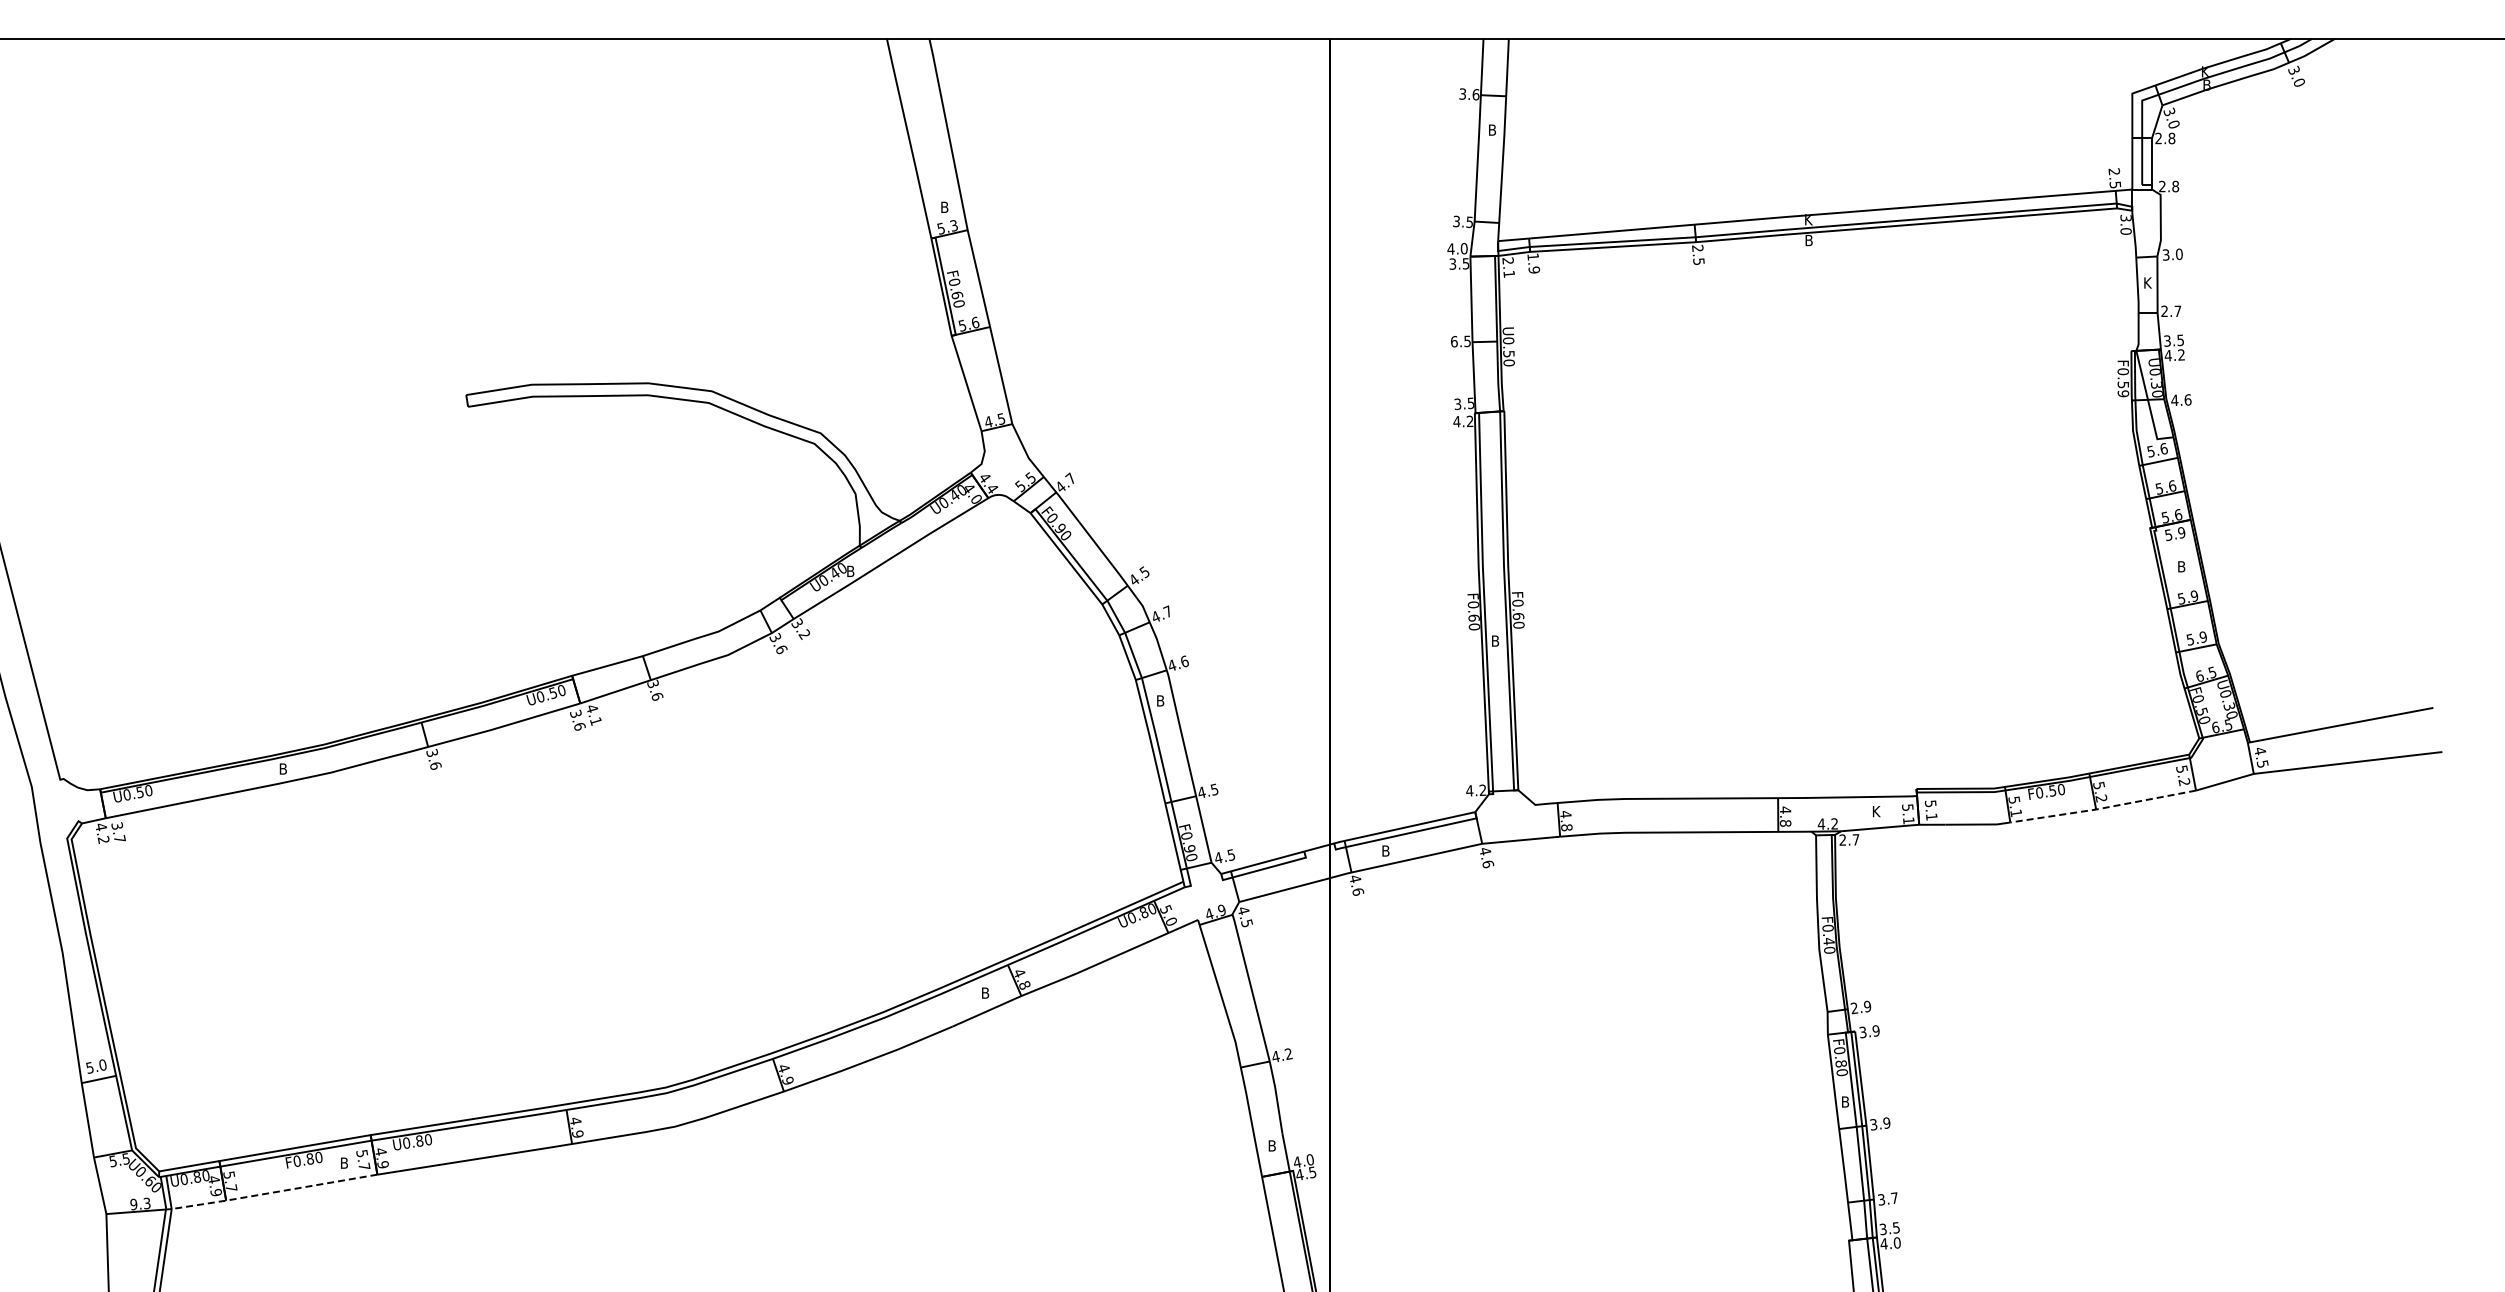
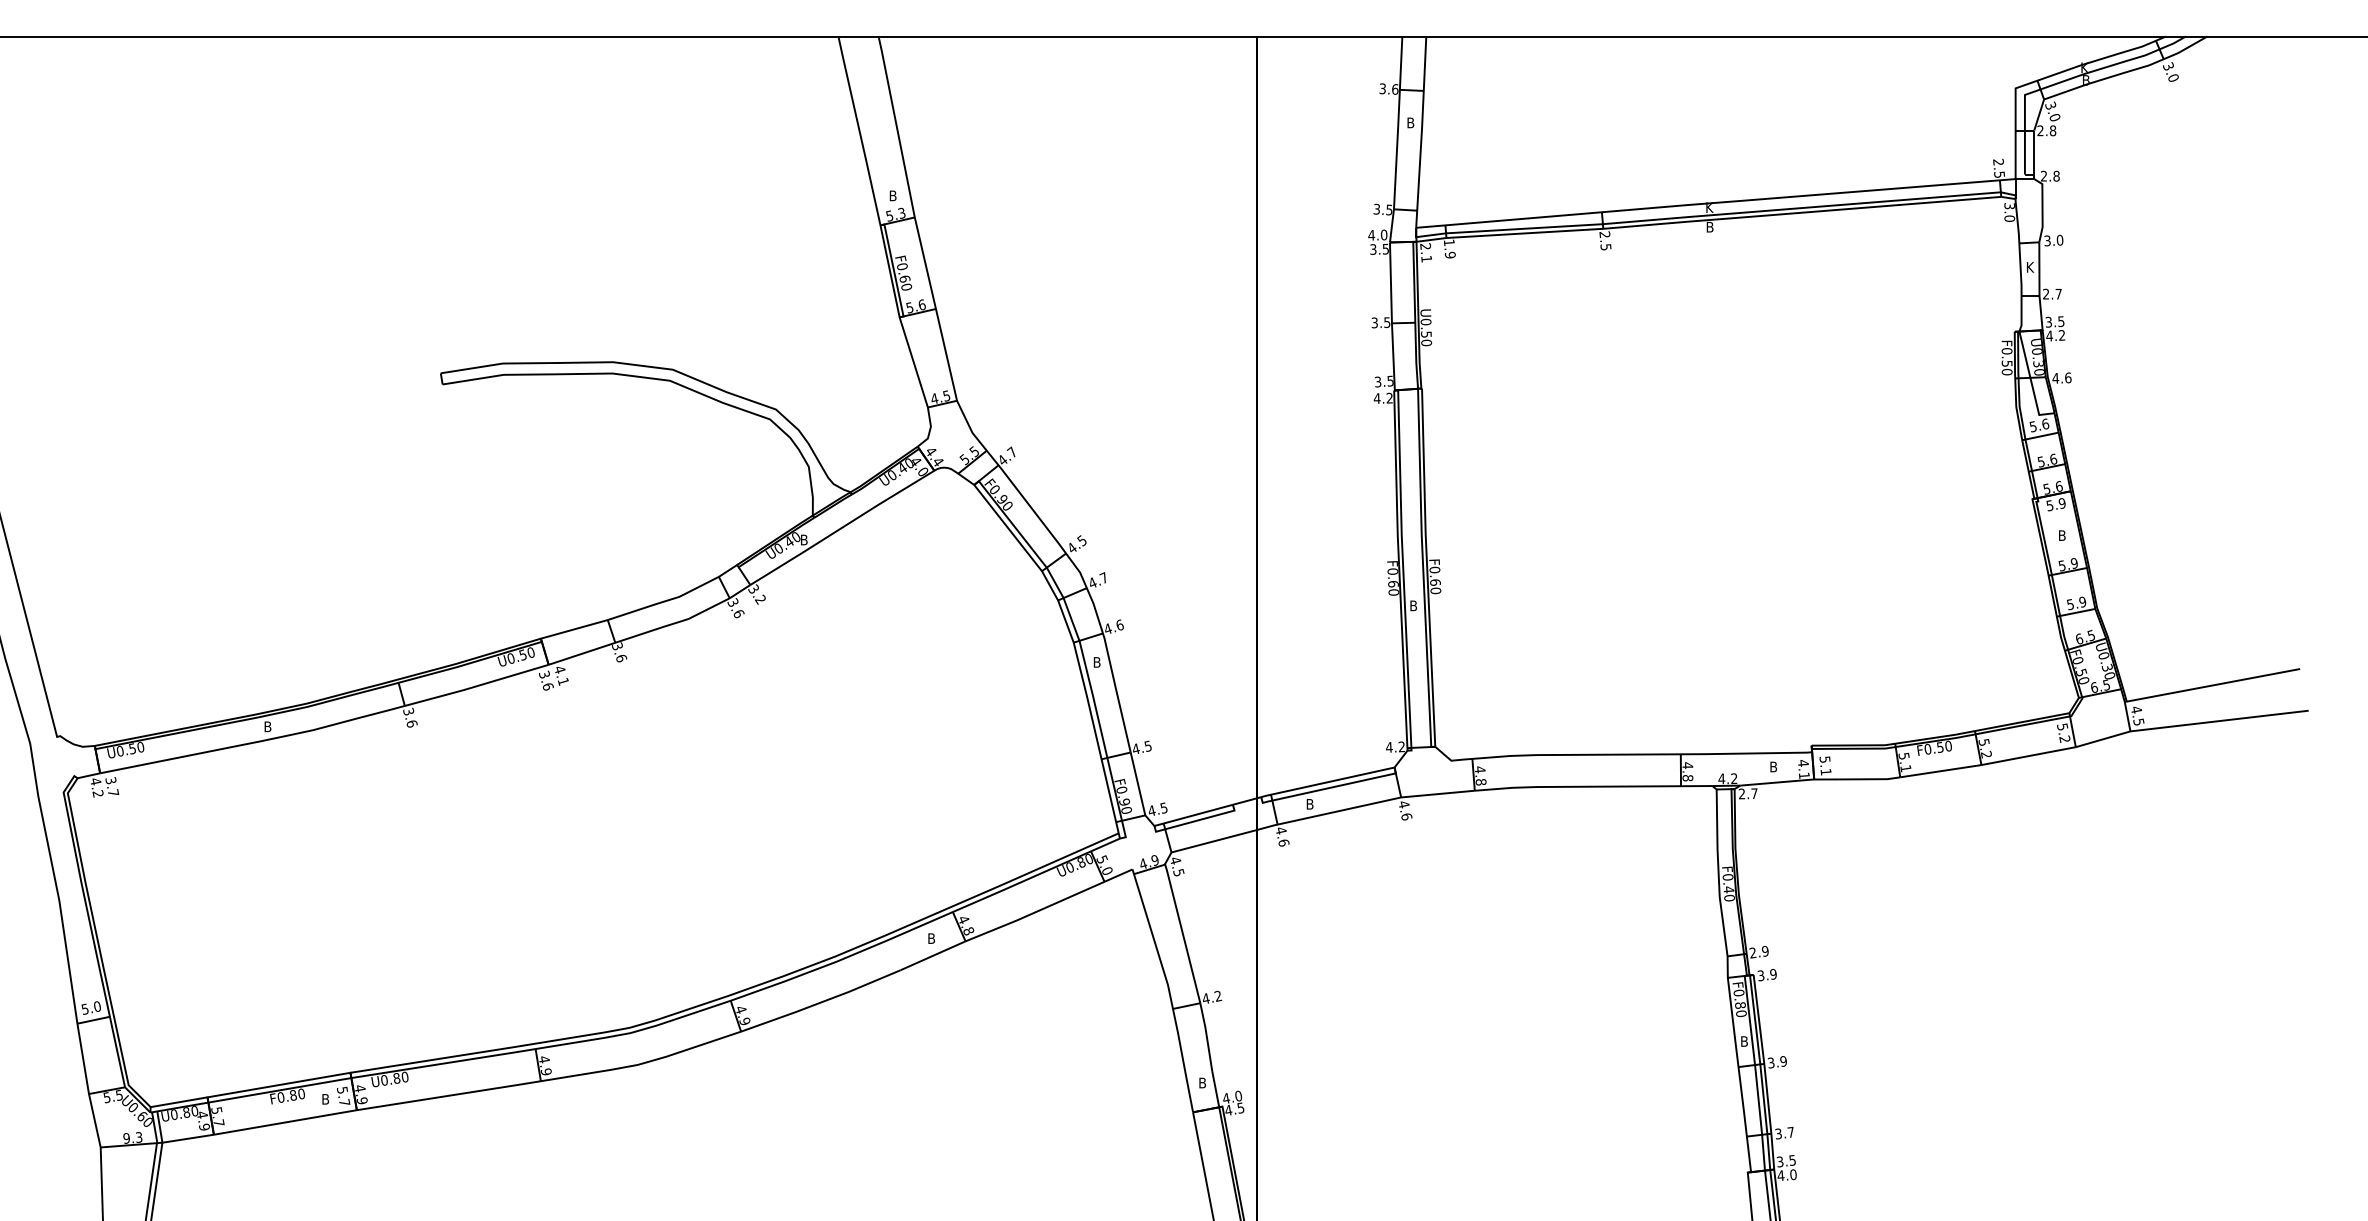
text: (1454, 341) -> (1374, 322), 6.5 -> 3.5
text: (2122, 393) -> (2006, 371), F0.59 -> F0.50
text: (1907, 807) -> (1803, 763), 5.1 -> 4.1
line: (2103, 808) -> (1988, 764), dashed -> solid
text: (1877, 811) -> (1774, 766), K -> B
line: (273, 1192) -> (258, 1127), dashed -> solid

